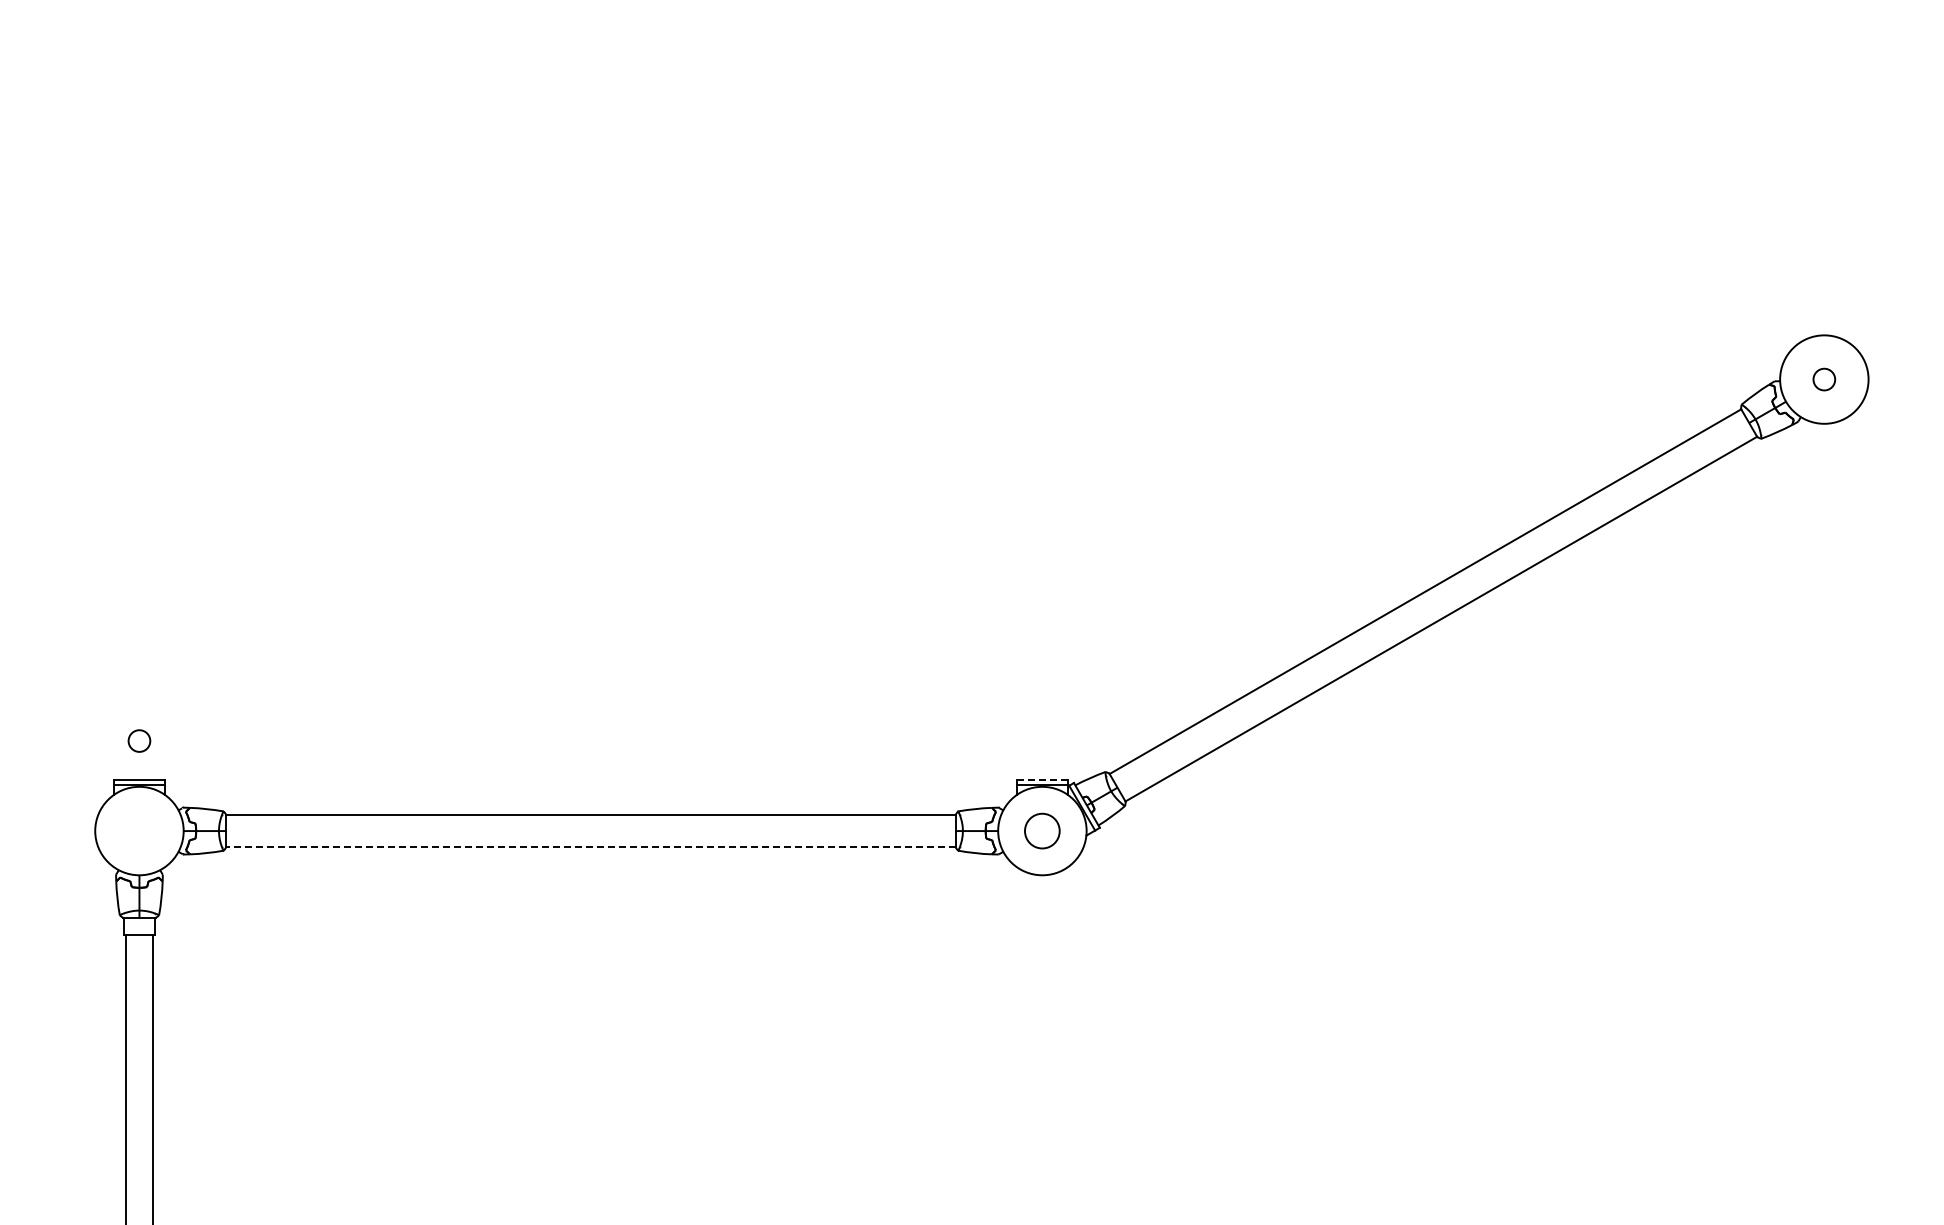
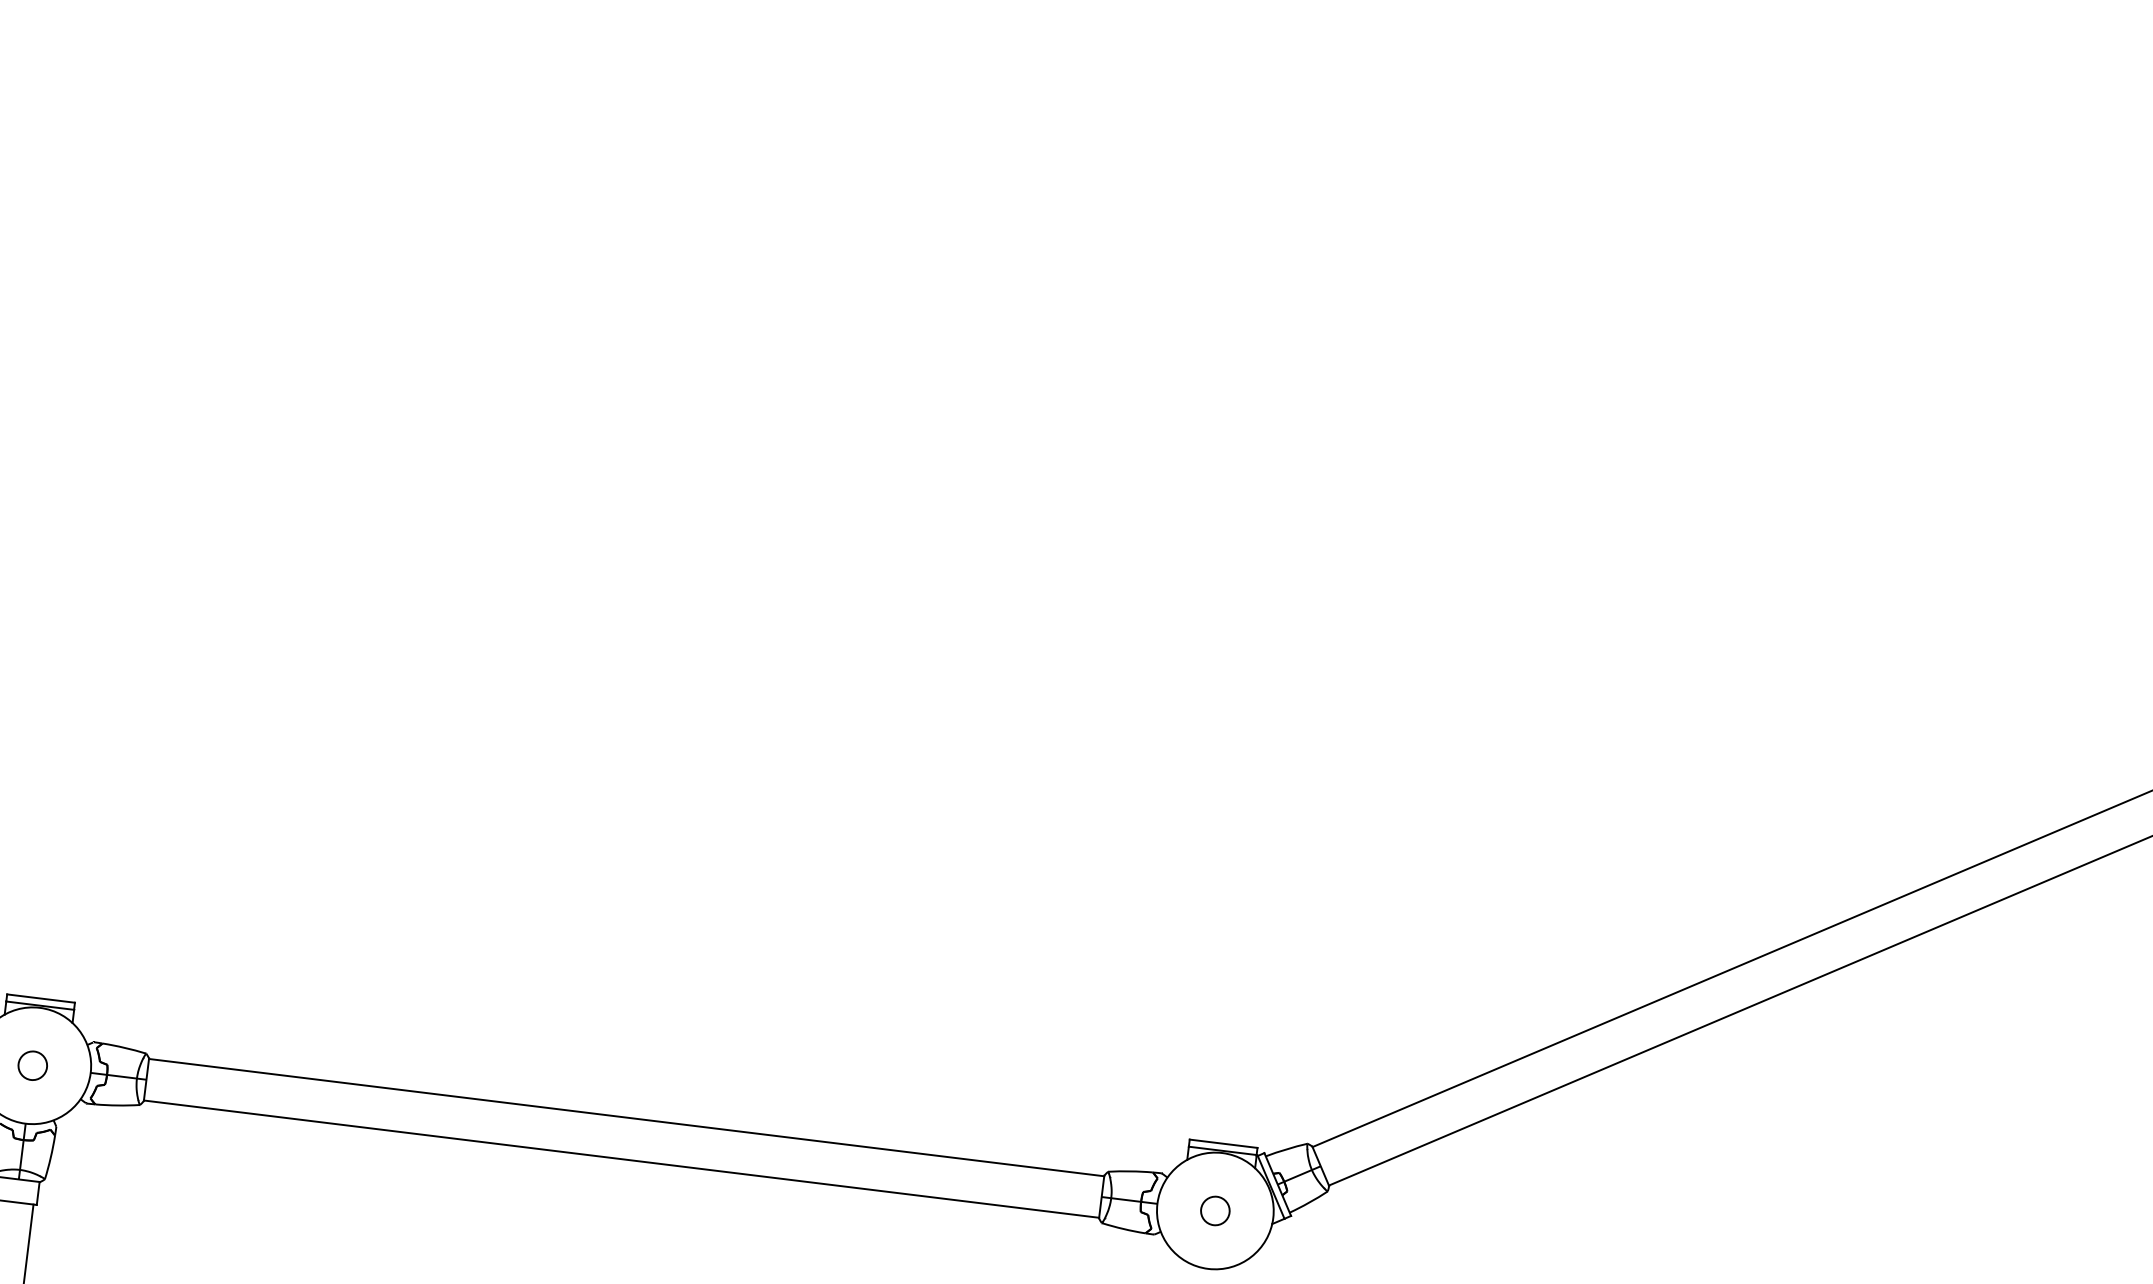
circle: (139, 740) -> (32, 1065), moved
line: (1042, 779) -> (1223, 1143), dashed -> solid
circle: (1042, 830) -> (1215, 1210), size x0.62
line: (590, 846) -> (621, 1158), dashed -> solid

